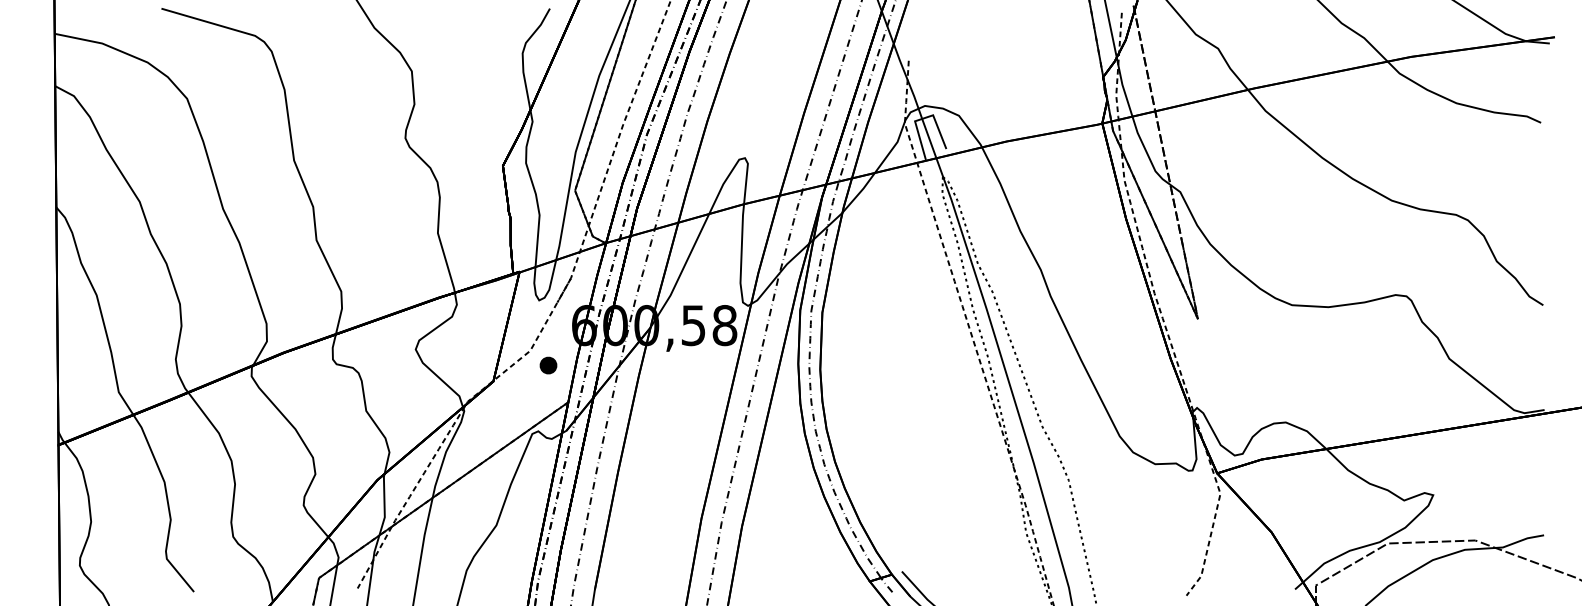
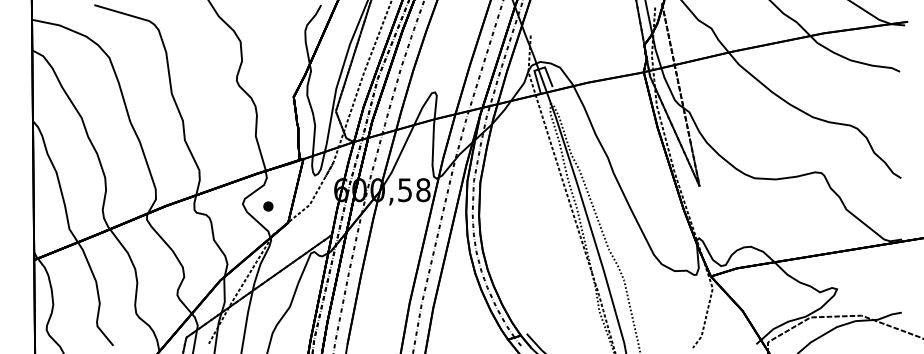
part: (548, 365) -> (268, 206), moved

